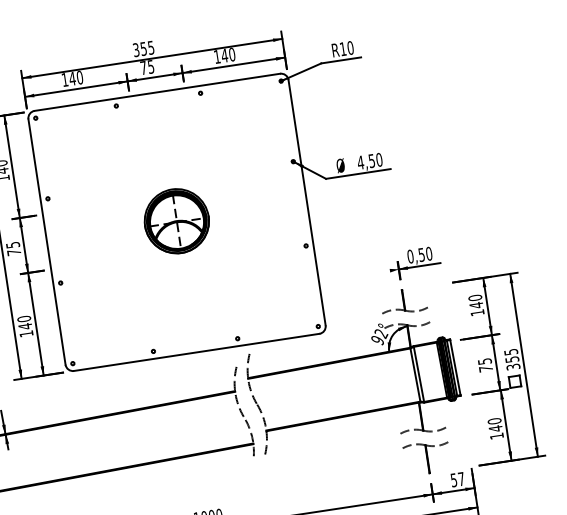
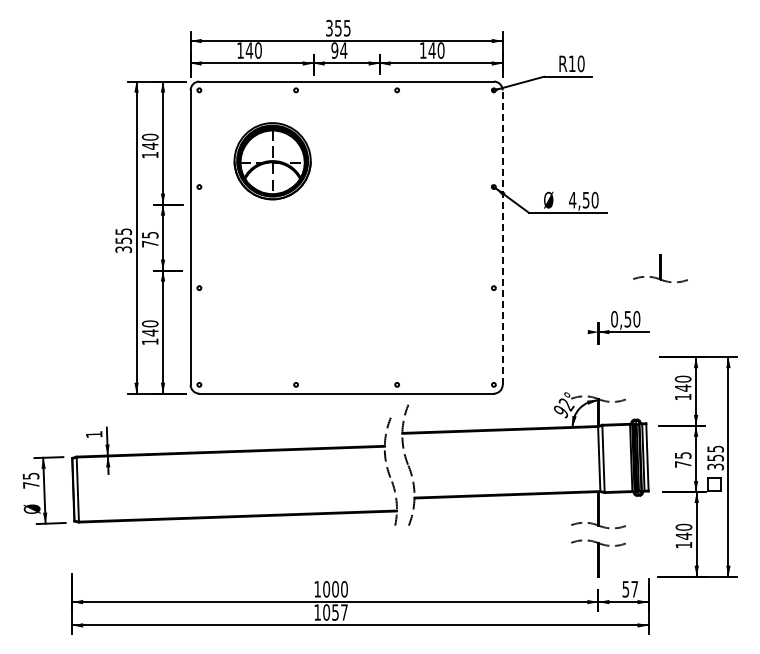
text: (147, 67) -> (339, 50), 75 -> 94
line: (306, 202) -> (502, 237), solid -> dashed
part: (176, 221) -> (272, 161), moved
part: (403, 301) -> (660, 268), moved

